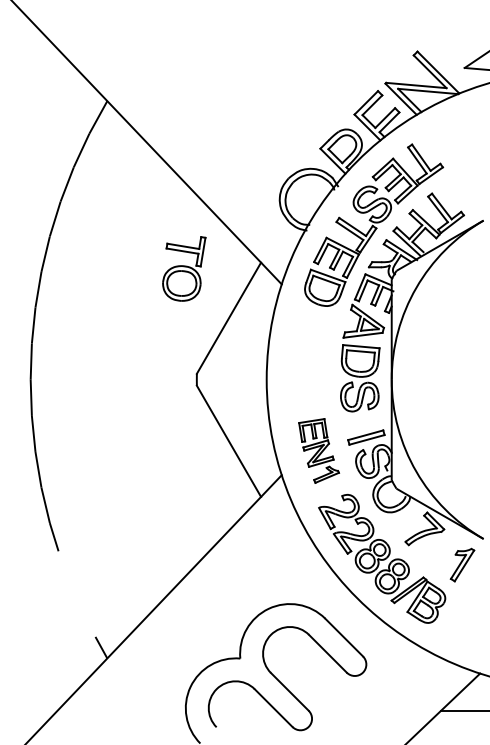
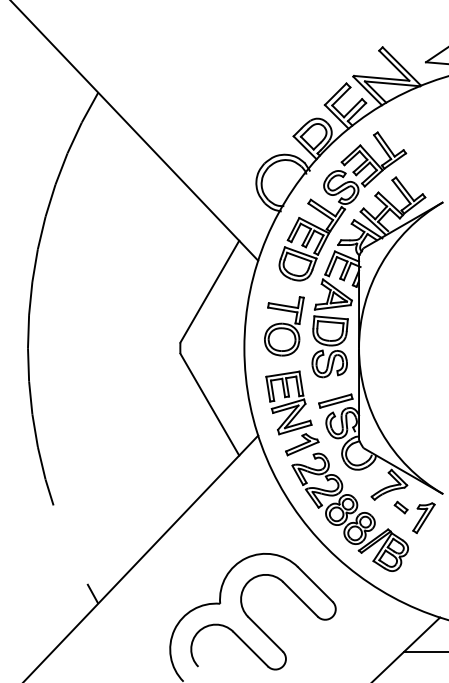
part: (184, 268) -> (284, 325), moved
part: (318, 450) -> (291, 413), size x1.43
part: (437, 553) -> (401, 507), added

